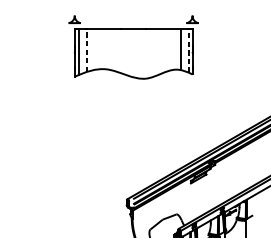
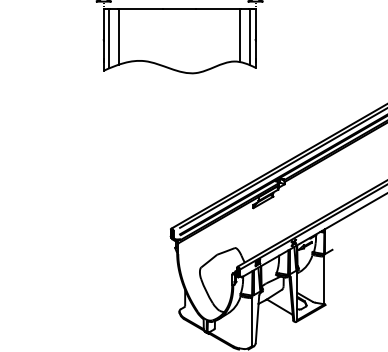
line: (86, 50) -> (119, 37), dashed -> solid
line: (188, 50) -> (250, 37), dashed -> solid

